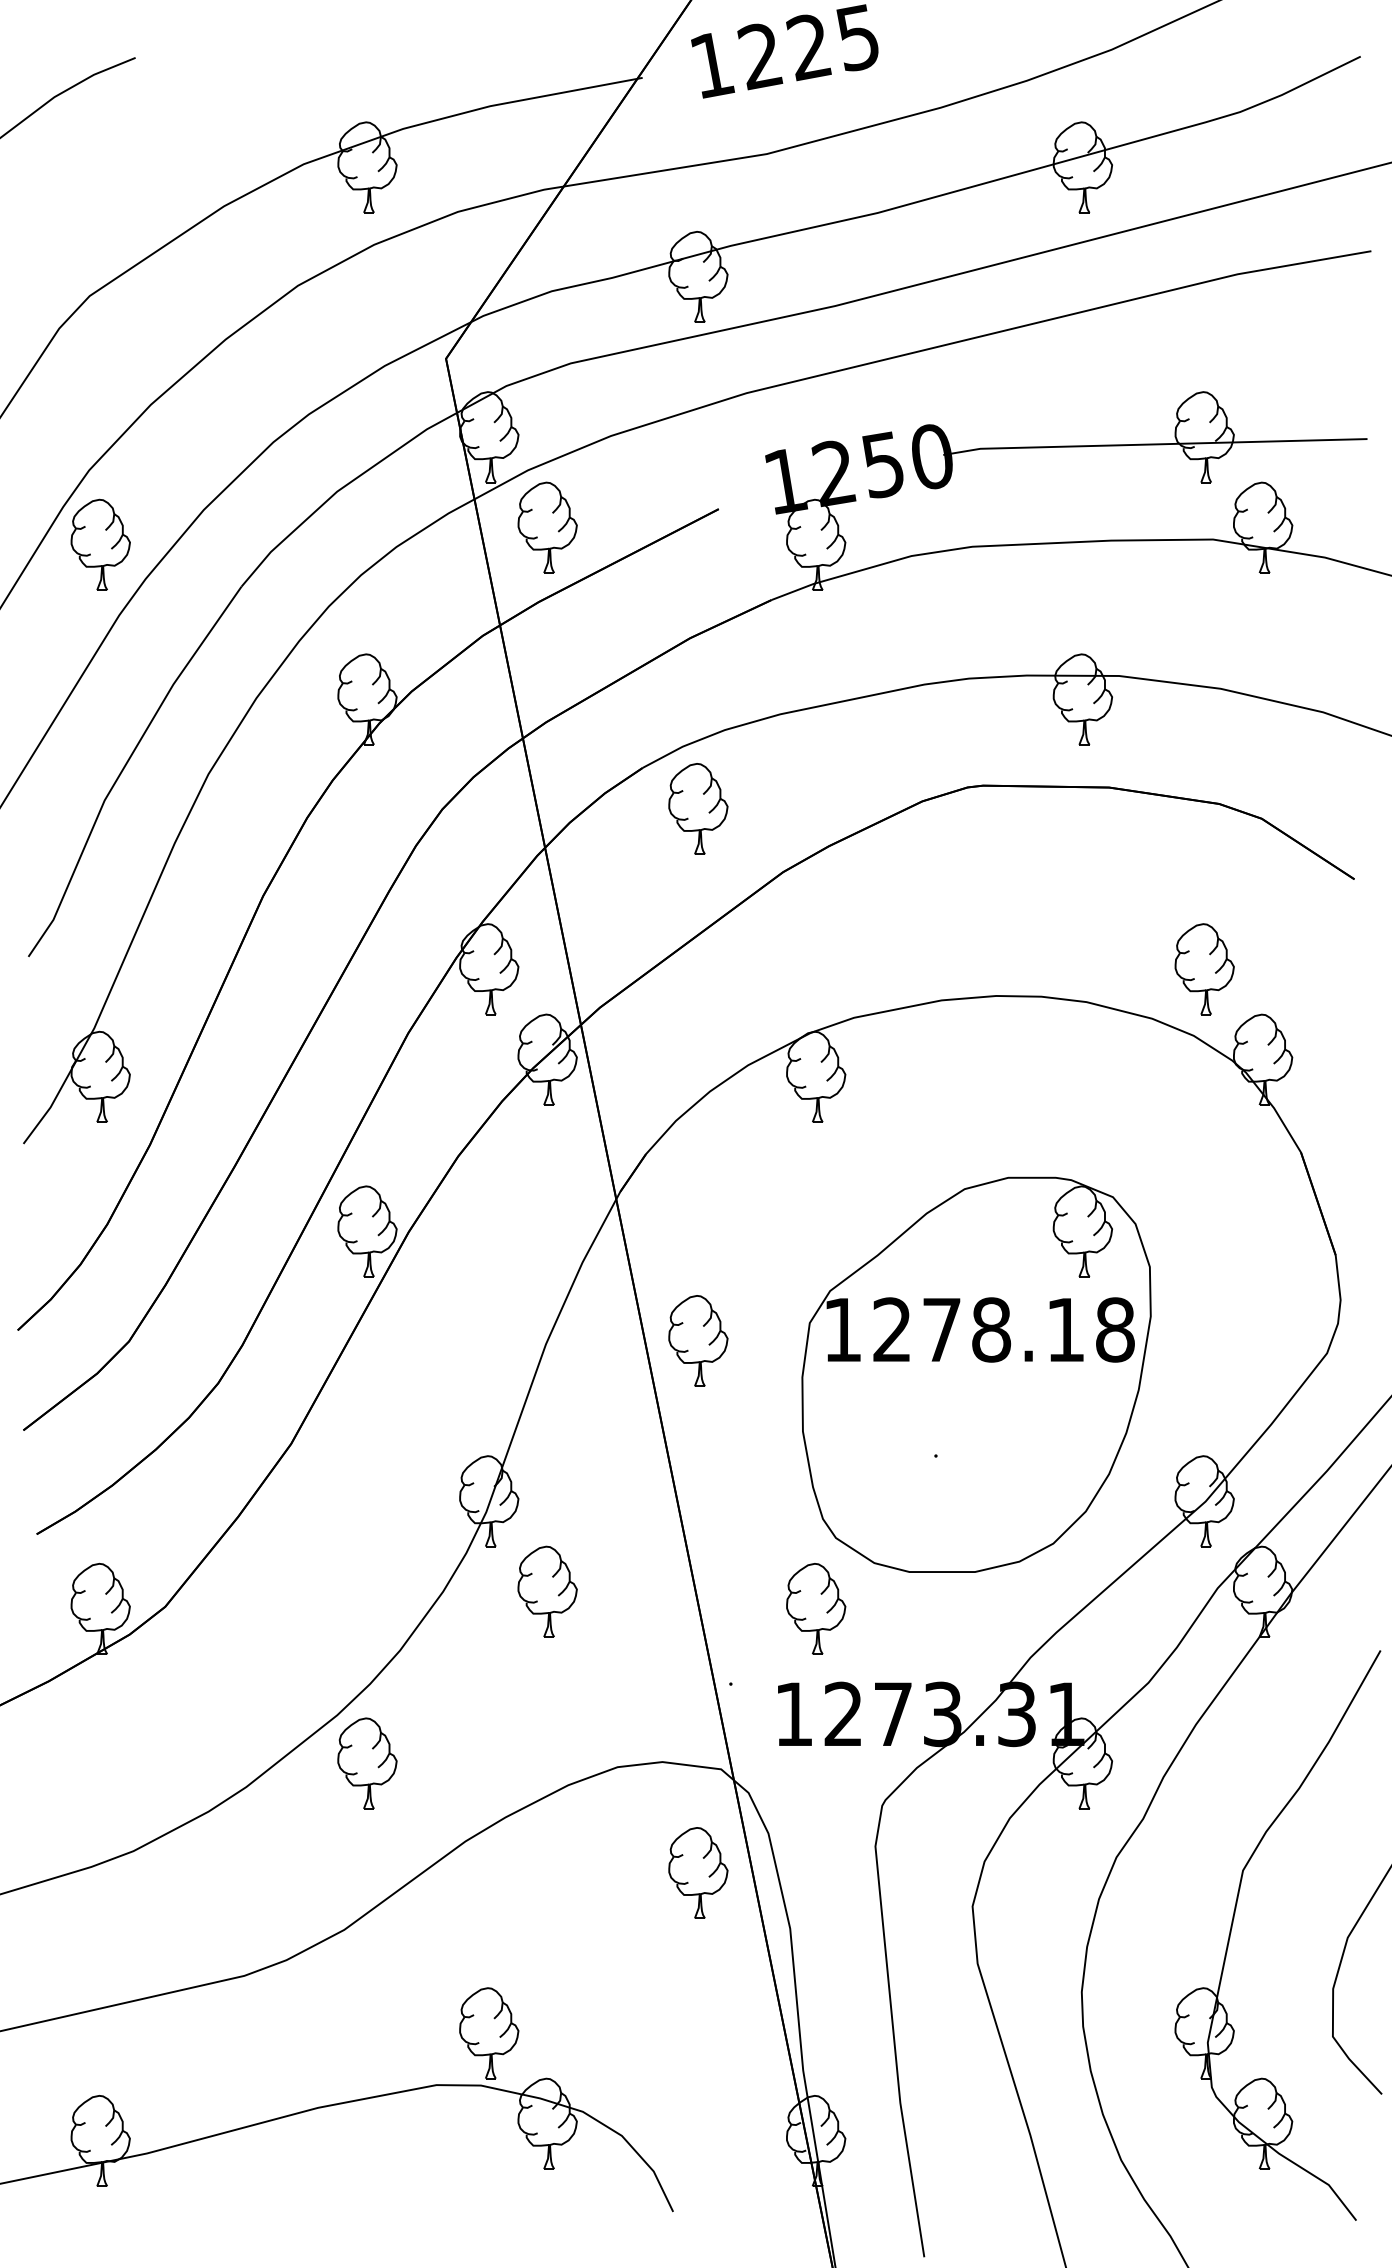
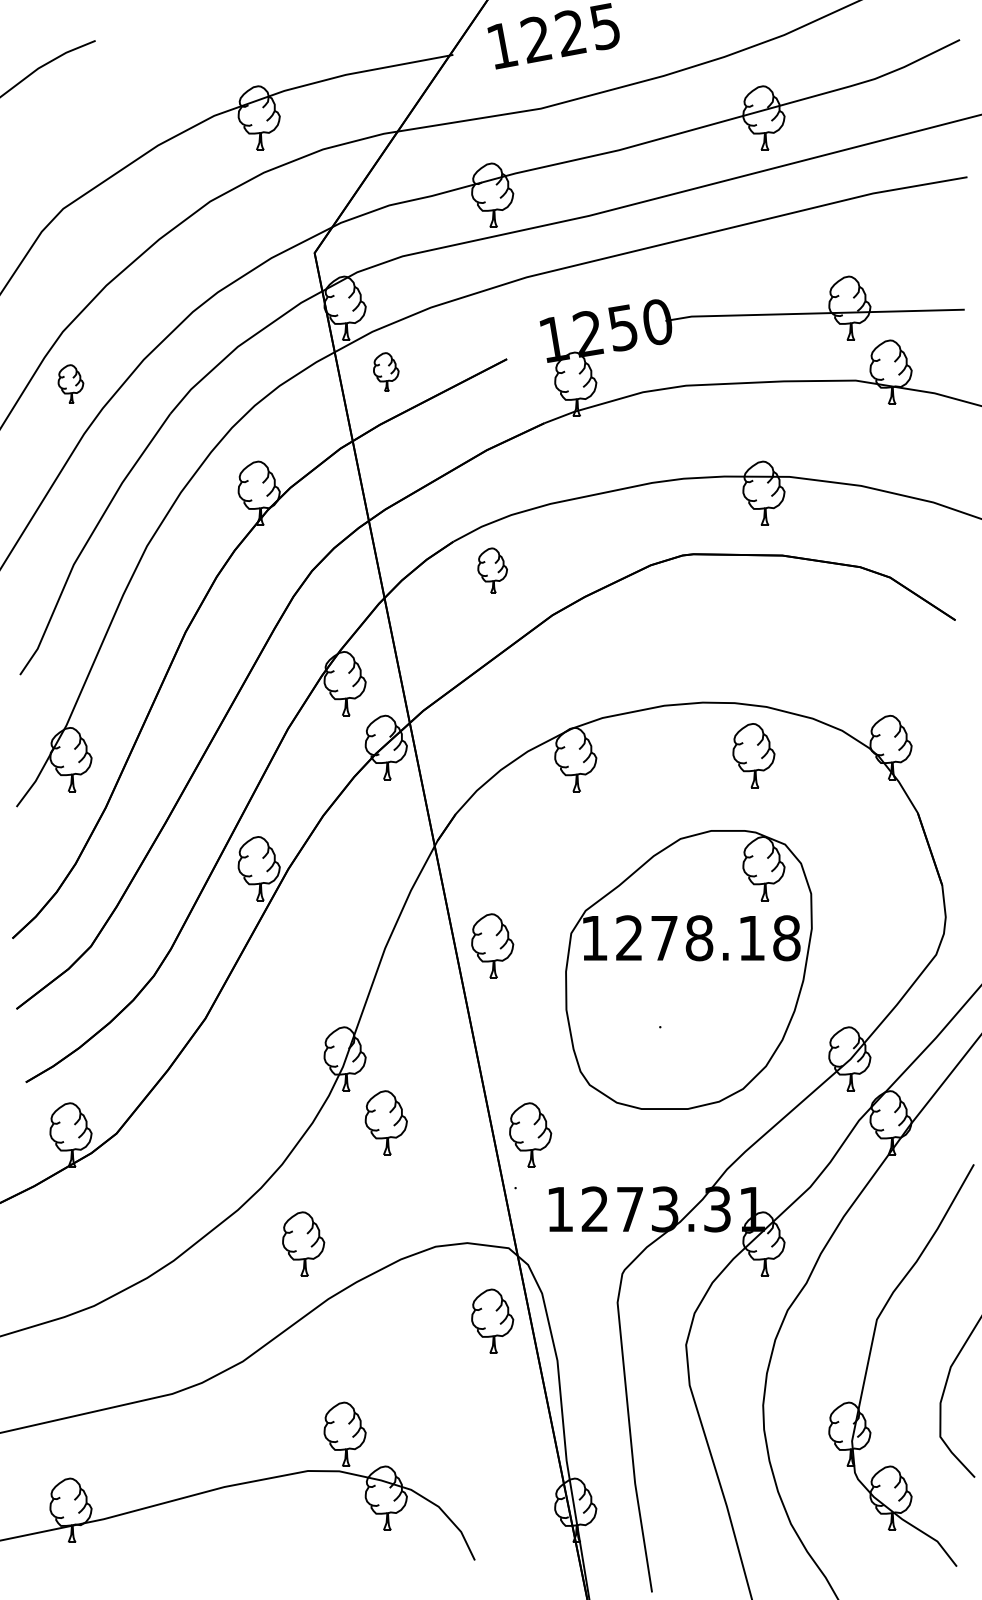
part: (547, 527) -> (386, 372), size x0.6
part: (100, 544) -> (70, 384), size x0.6
part: (698, 808) -> (492, 570), size x0.7
part: (1204, 969) -> (753, 755), moved
part: (816, 1608) -> (530, 1134), moved
part: (367, 1763) -> (303, 1244), moved

